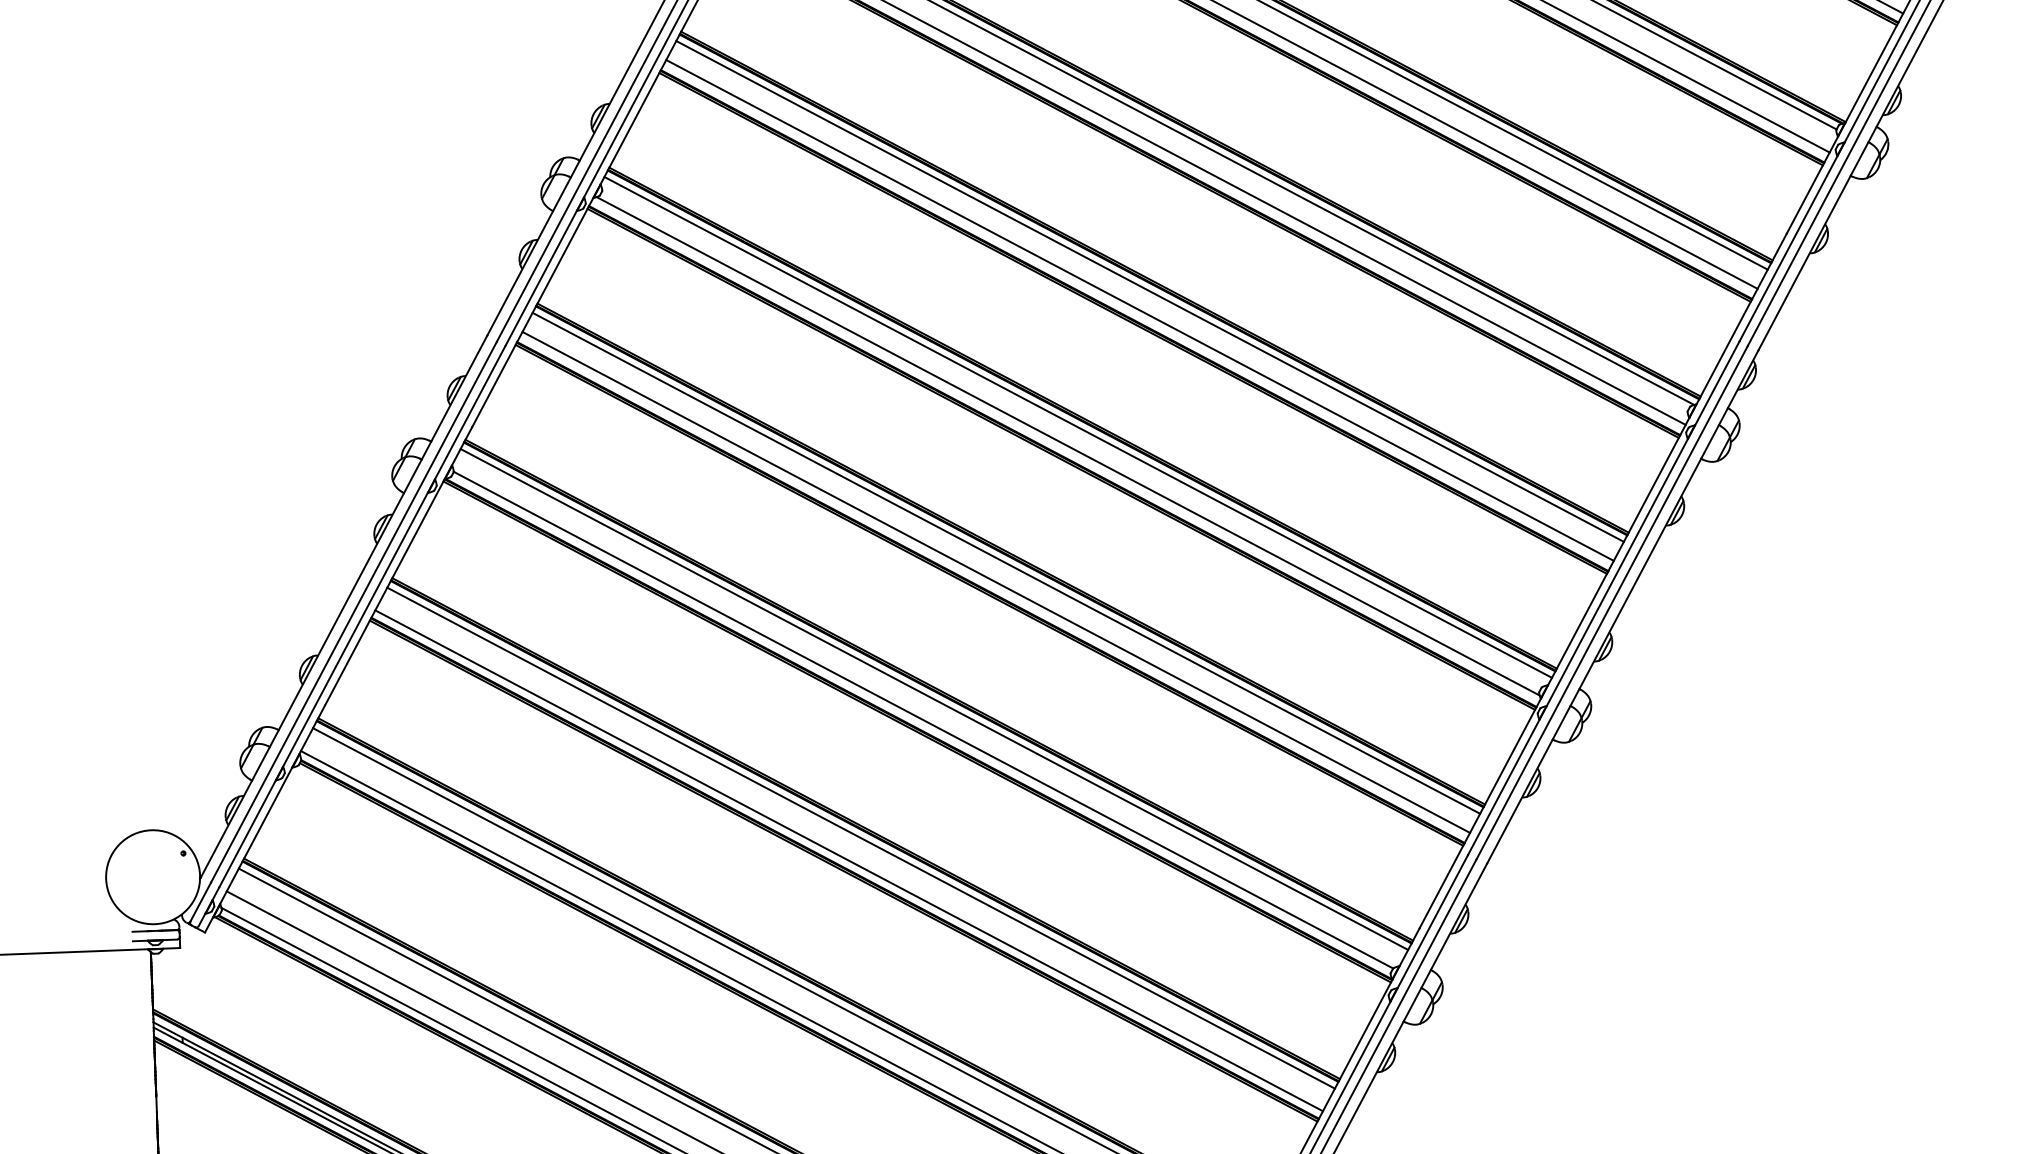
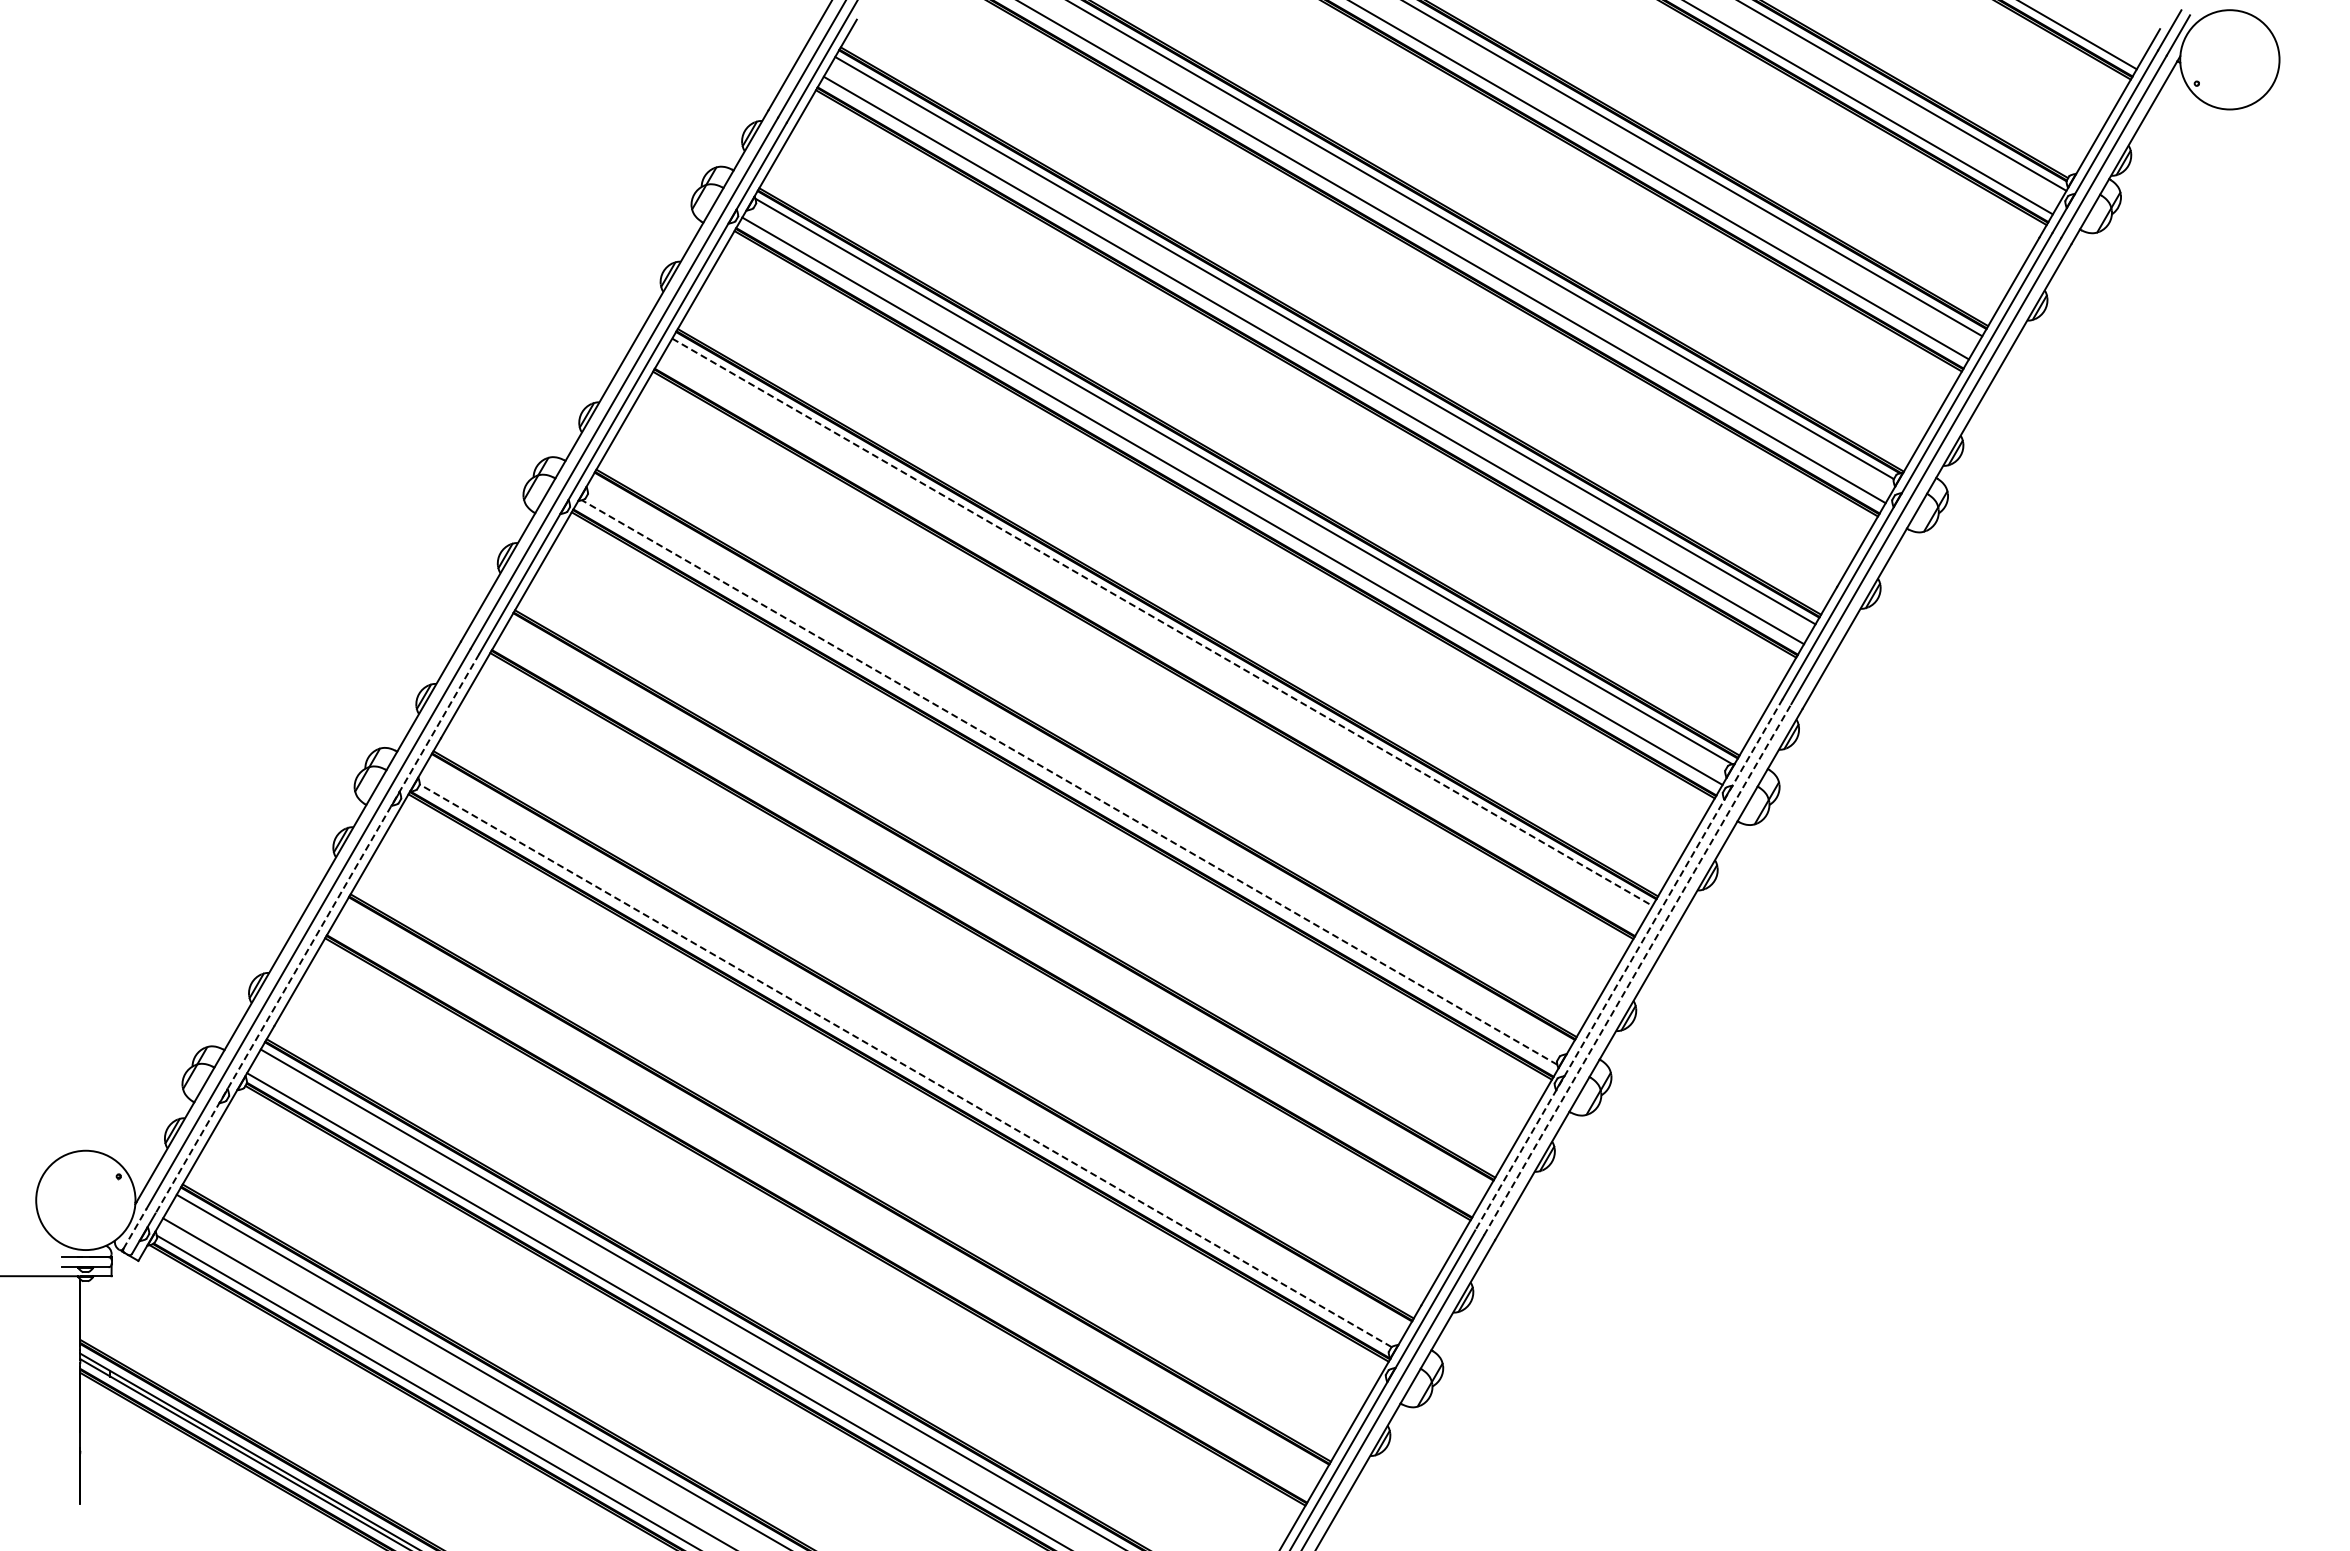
line: (1150, 291) -> (1162, 622), solid -> dashed
line: (1139, 310) -> (1150, 641), removed
line: (1077, 427) -> (1080, 762), removed
line: (1068, 446) -> (1069, 782), solid -> dashed
line: (1006, 563) -> (999, 903), removed
line: (996, 582) -> (988, 923), removed
line: (1603, 598) -> (1628, 964), solid -> dashed
line: (1611, 602) -> (1637, 969), solid -> dashed
line: (362, 617) -> (317, 934), solid -> dashed
line: (933, 699) -> (917, 1044), removed
line: (923, 719) -> (905, 1065), solid -> dashed
line: (860, 837) -> (834, 1187), removed
line: (849, 860) -> (821, 1210), removed
line: (201, 901) -> (135, 1228), solid -> dashed

